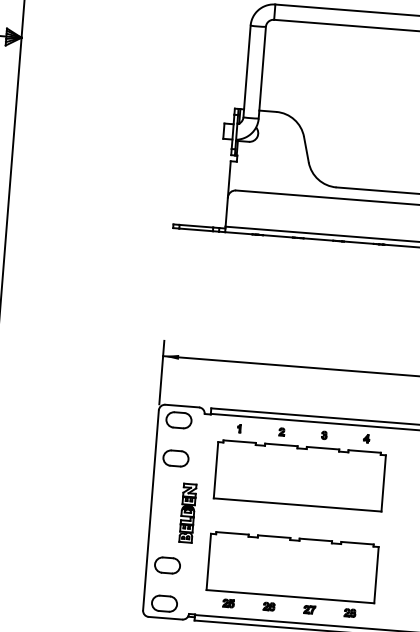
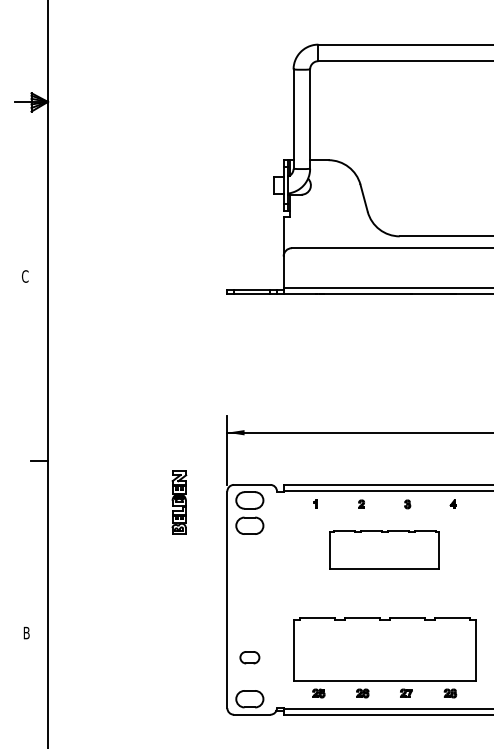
part: (175, 458) -> (249, 525), moved
part: (299, 475) -> (384, 549), size x0.6
part: (188, 513) -> (179, 502), moved
part: (167, 565) -> (249, 657), size x0.7

